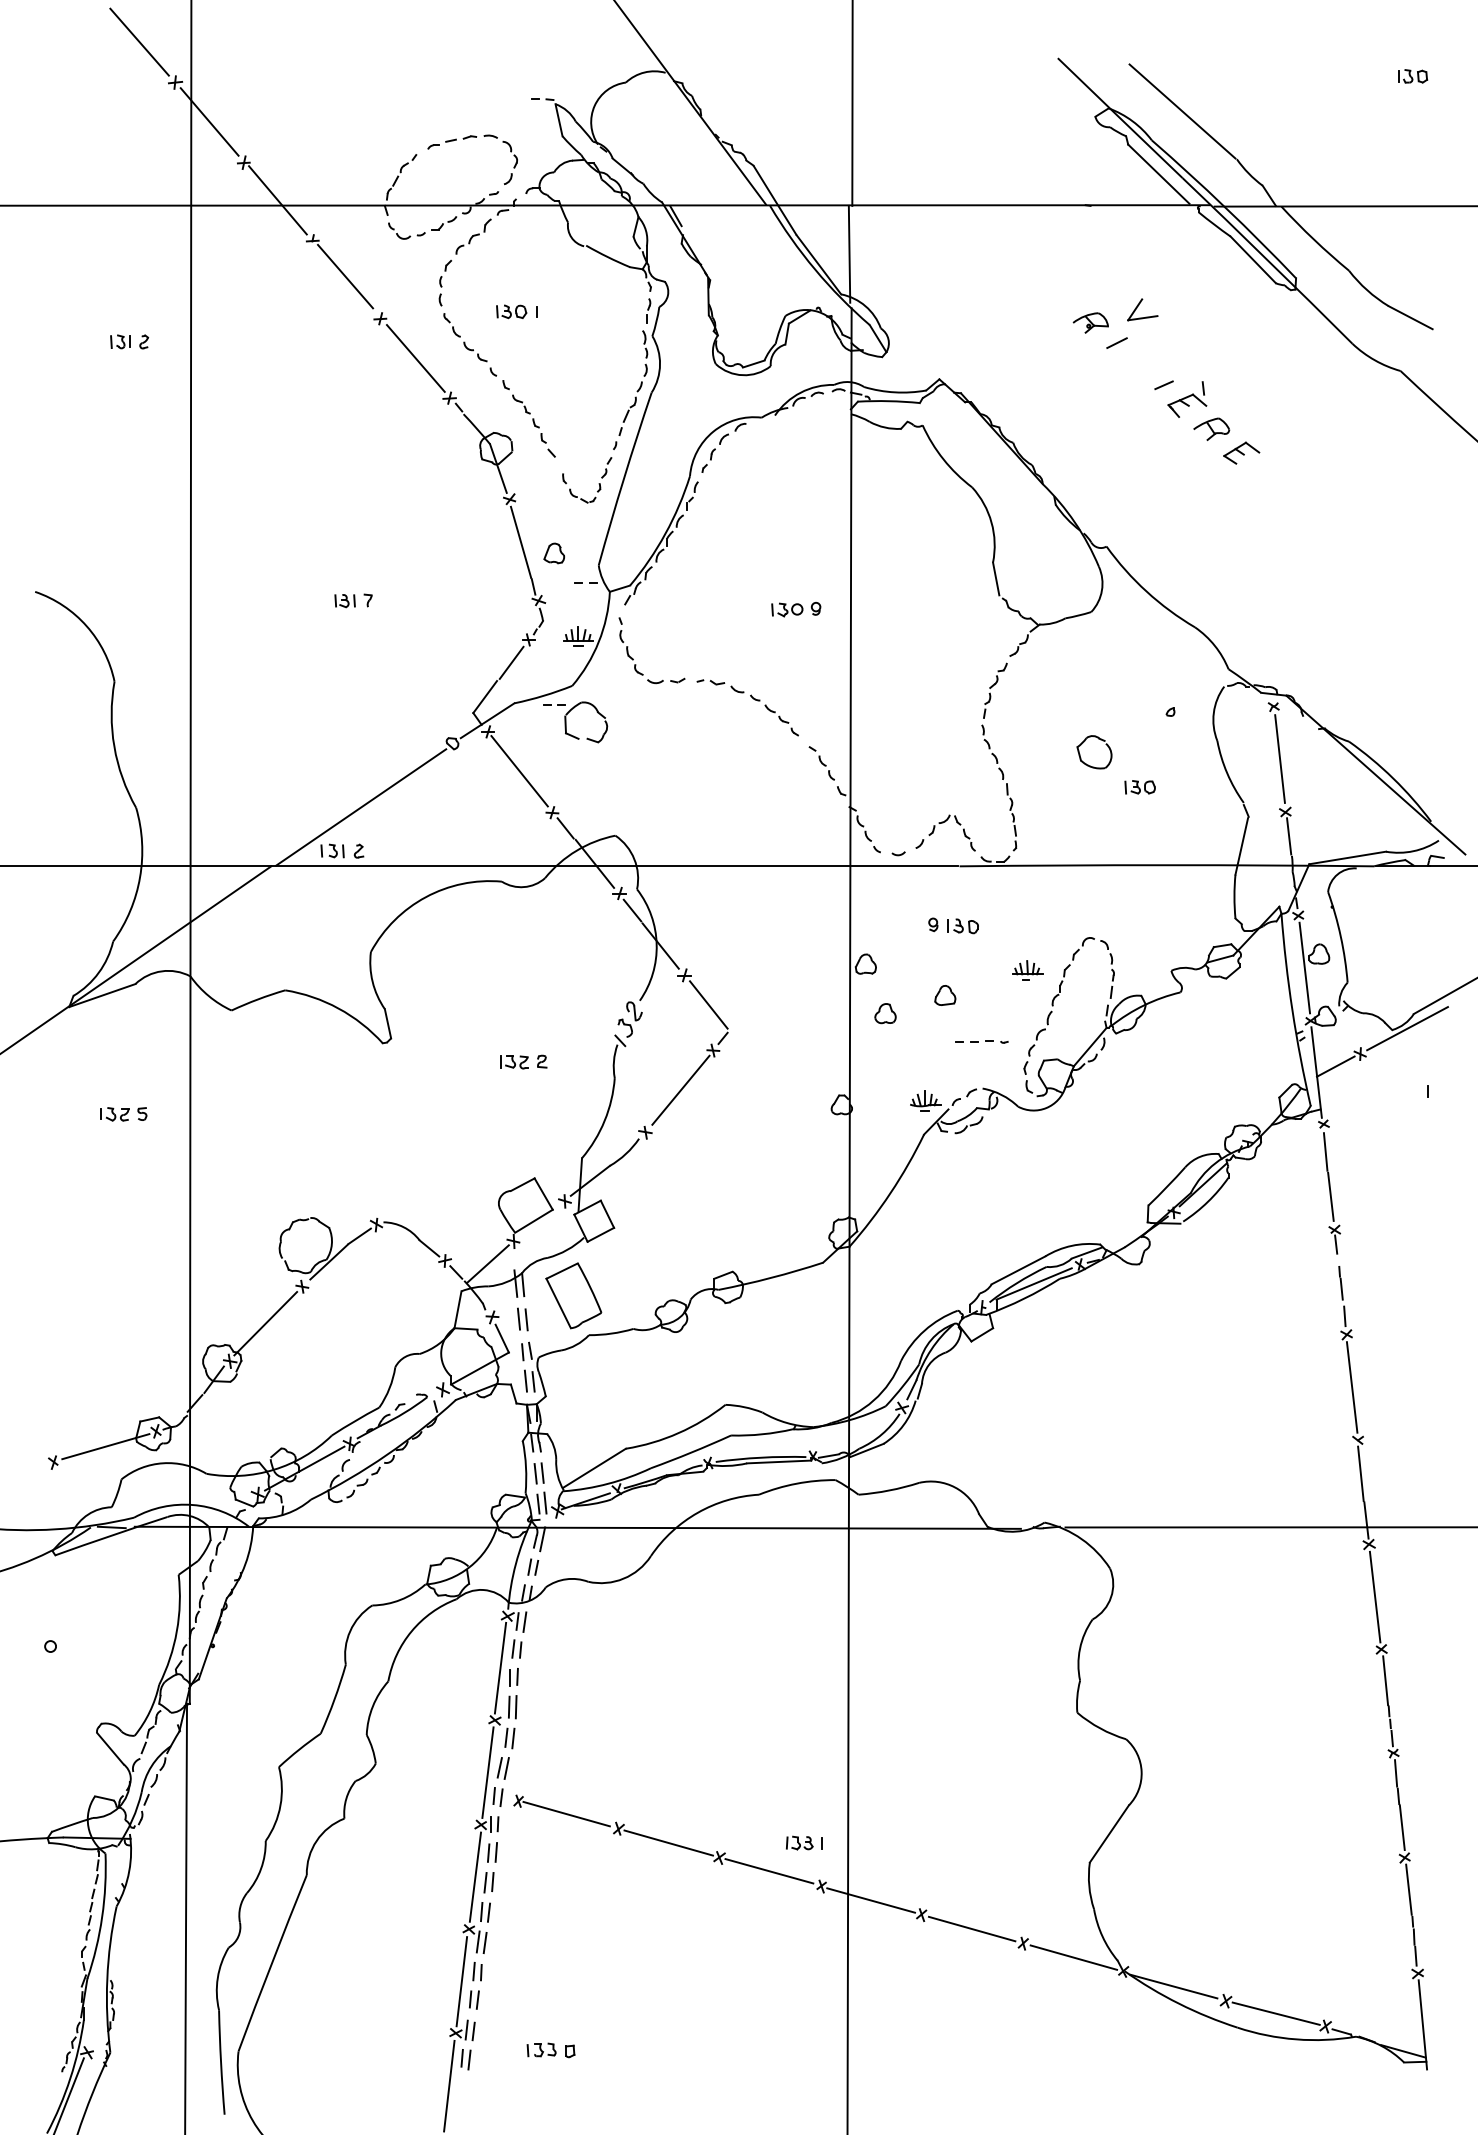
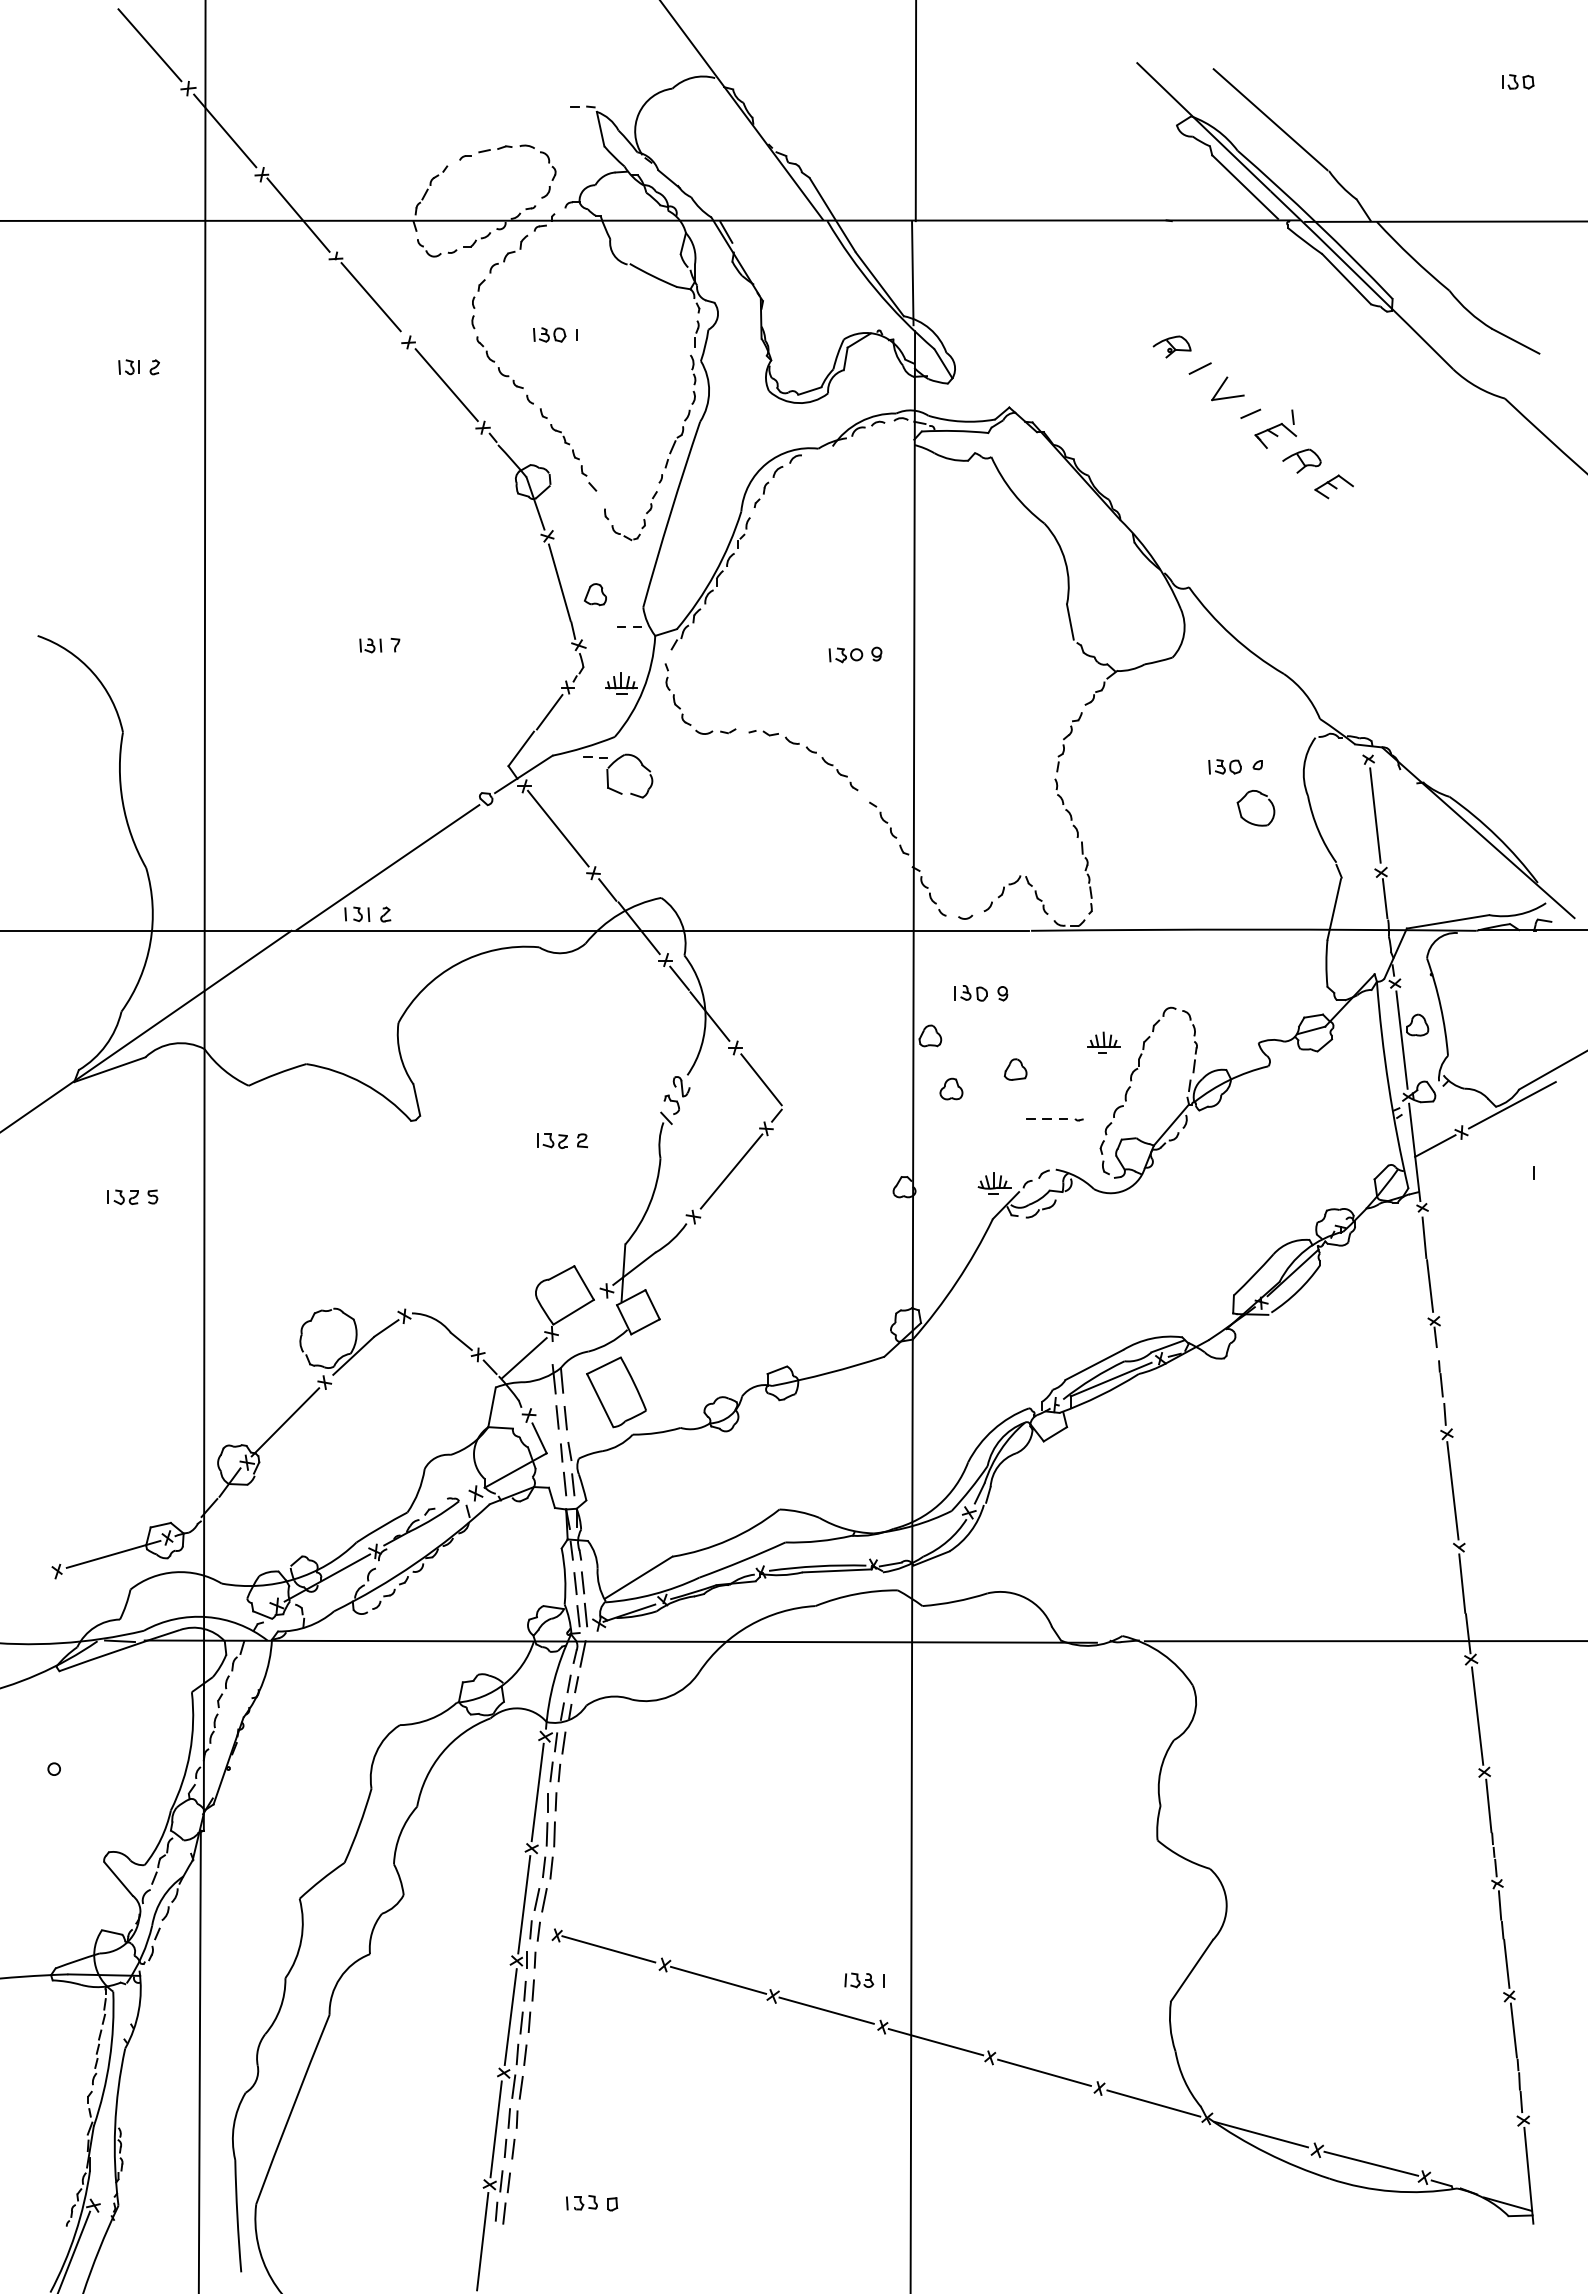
part: (1142, 309) -> (1227, 388), moved
part: (1094, 752) -> (1255, 808), moved
part: (1139, 786) -> (1224, 766), moved
part: (962, 926) -> (970, 993), moved

